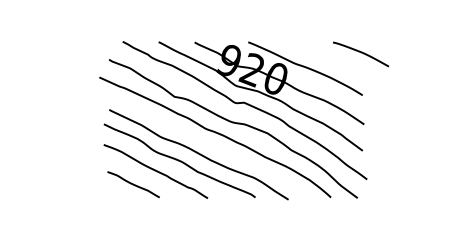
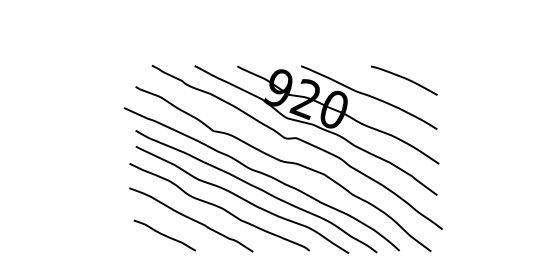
curve: (361, 53) -> (404, 79), moved
curve: (210, 145) -> (256, 188), added

